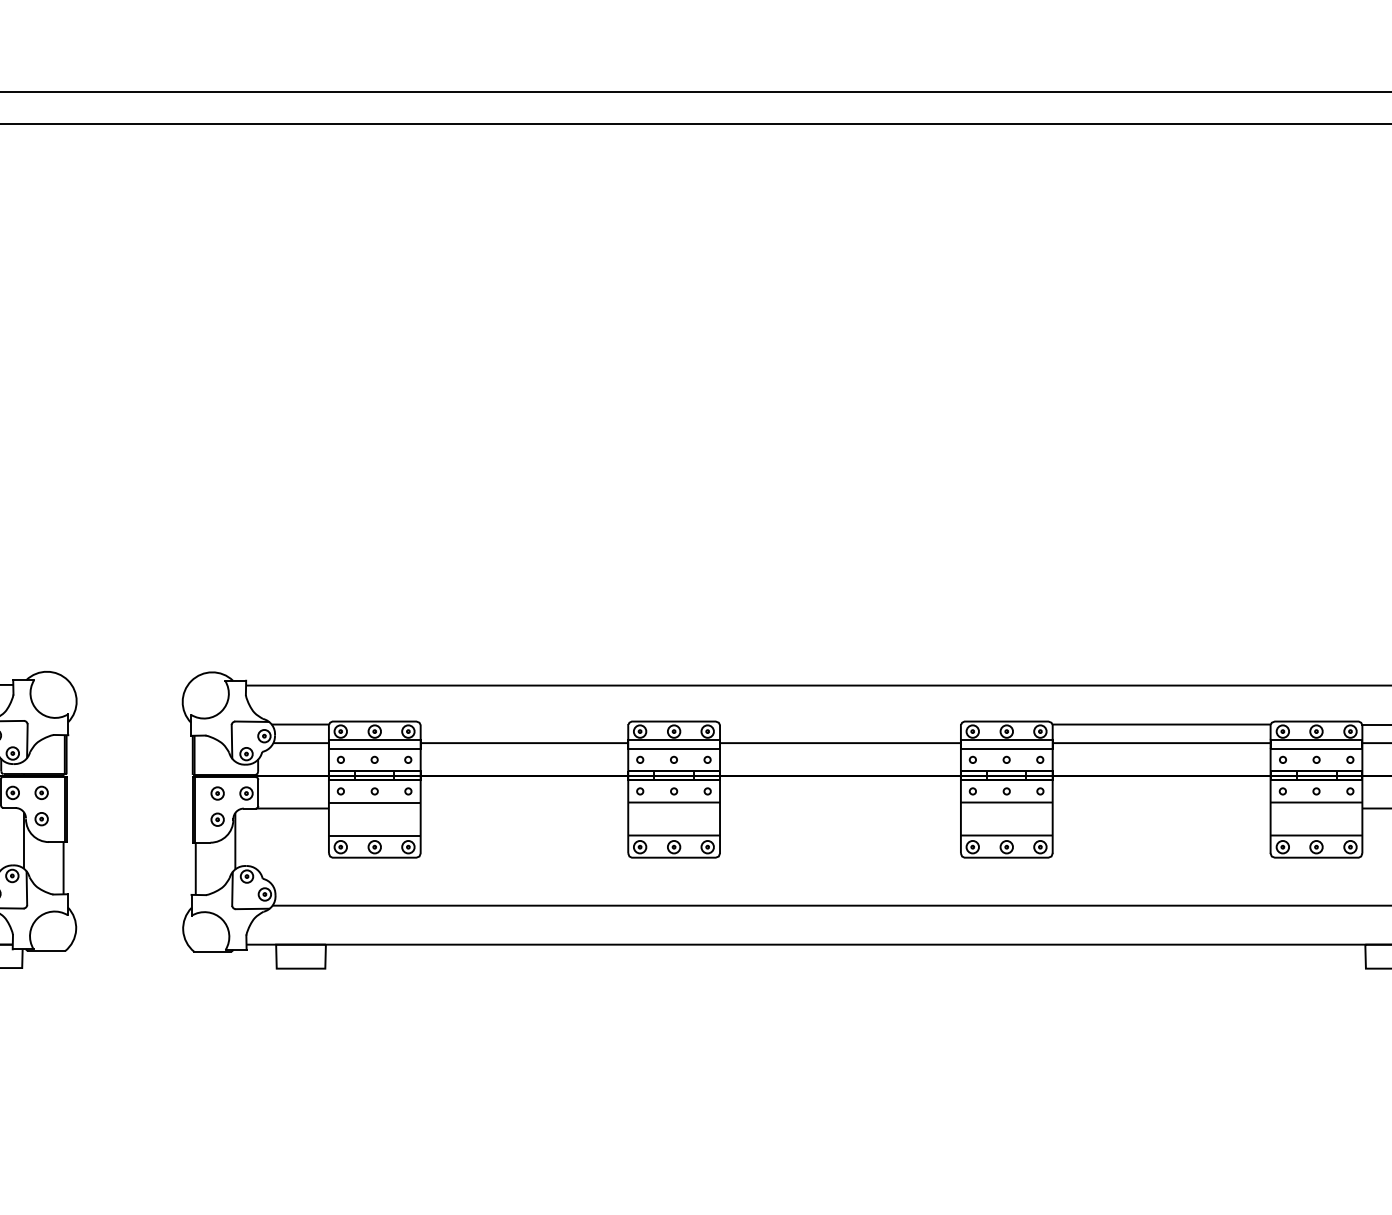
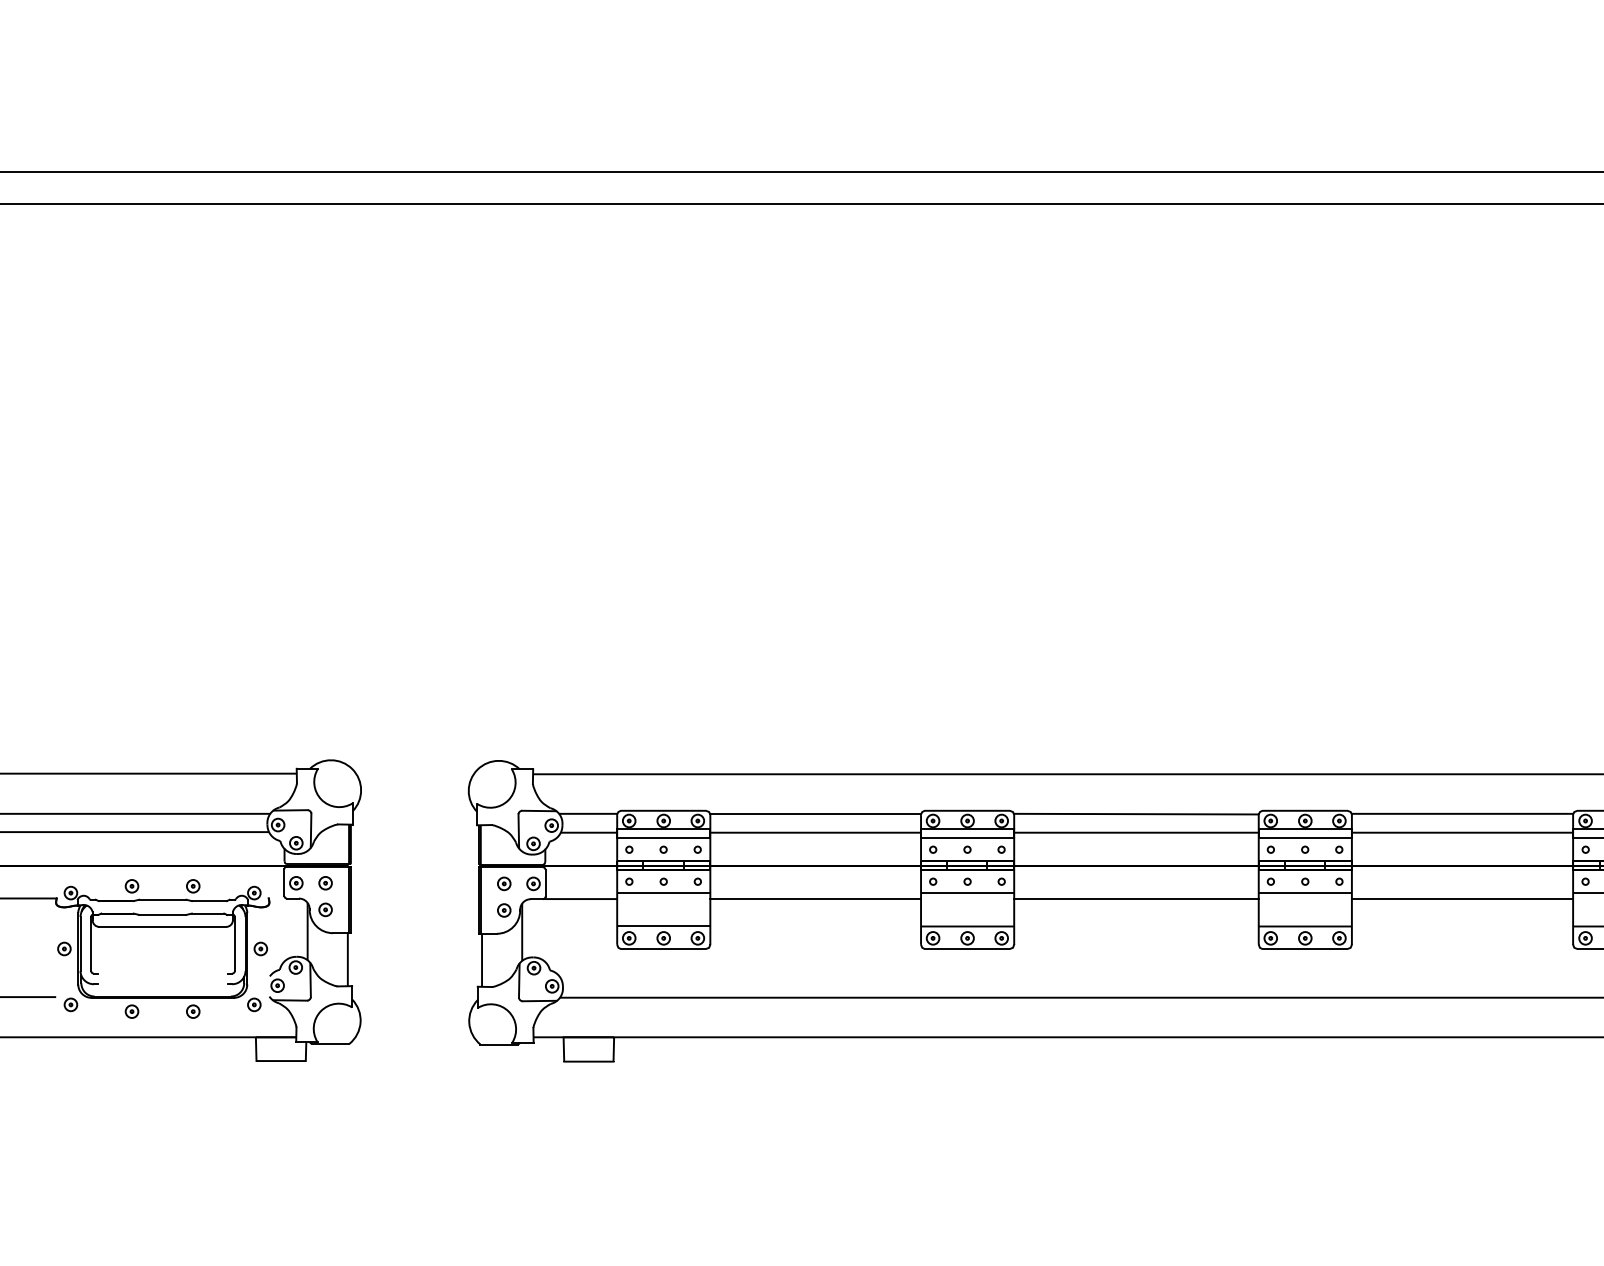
line: (524, 724) -> (815, 813), added
line: (839, 724) -> (1135, 813), added
line: (524, 808) -> (815, 899), added
line: (840, 808) -> (1136, 899), added
line: (1161, 808) -> (1462, 899), added

